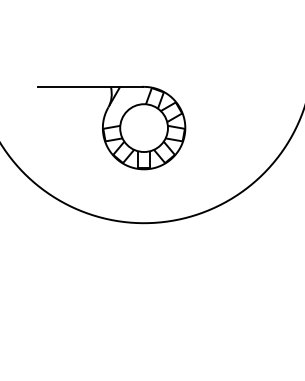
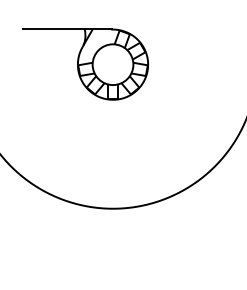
part: (111, 127) -> (85, 64), moved

